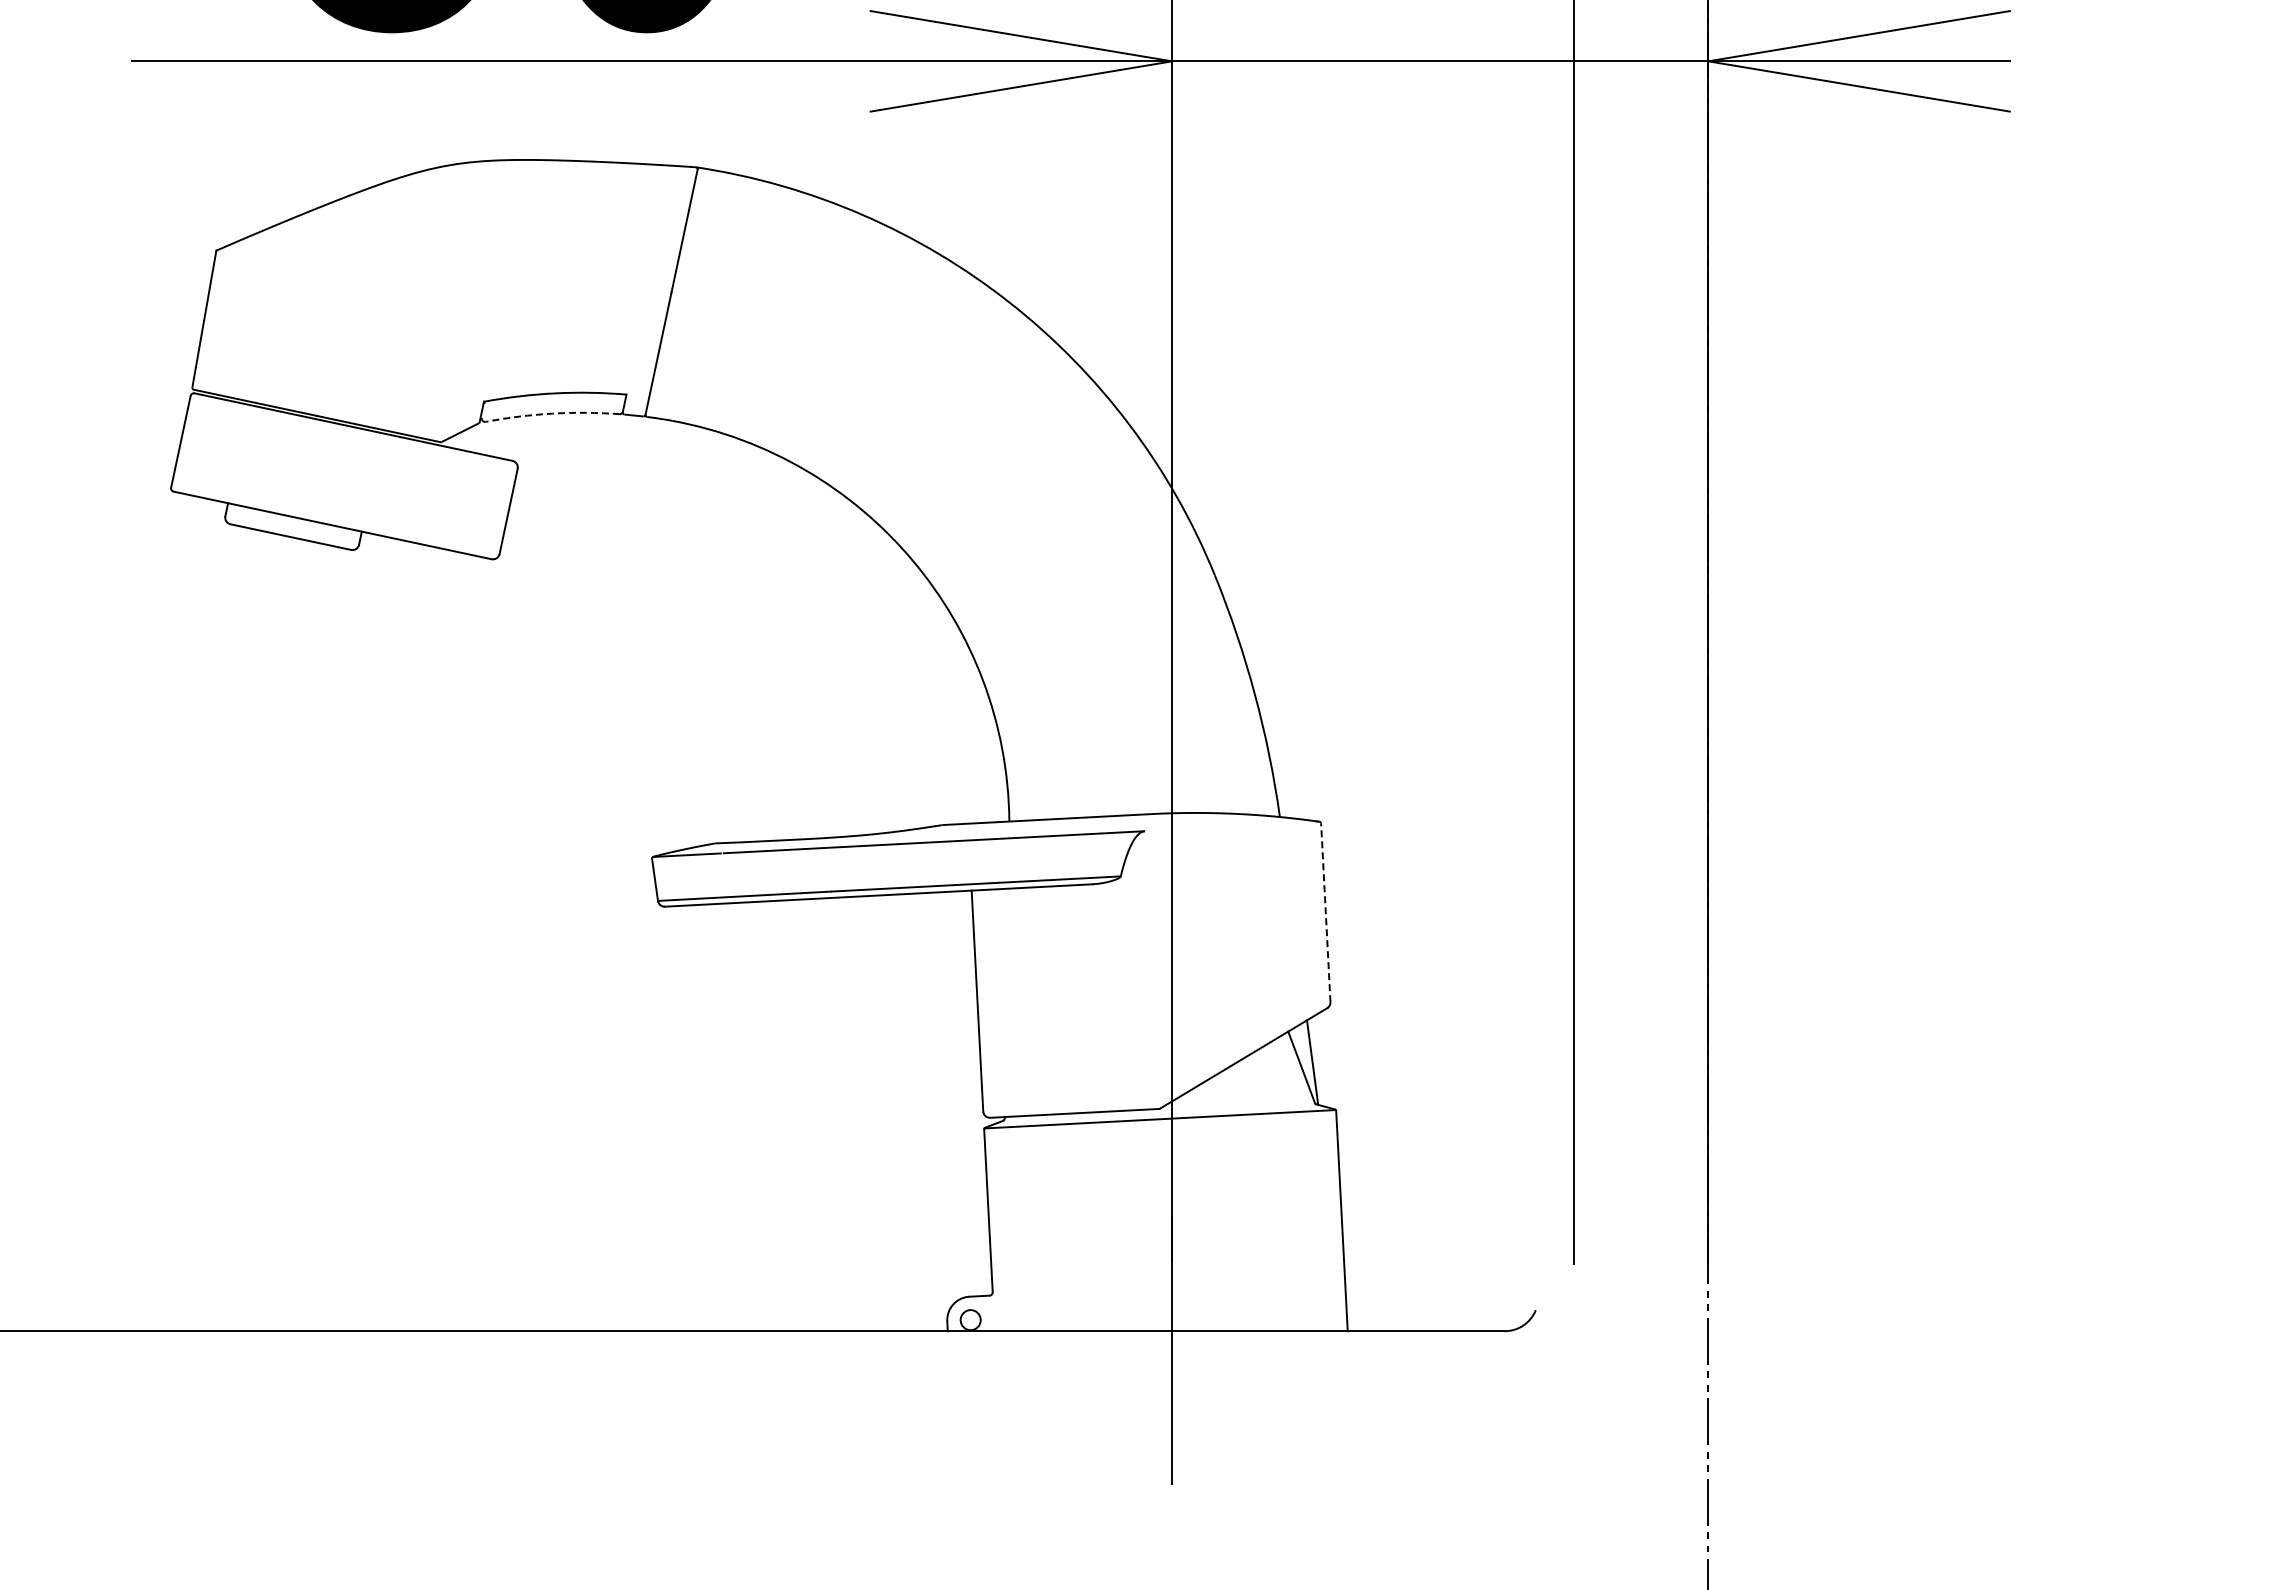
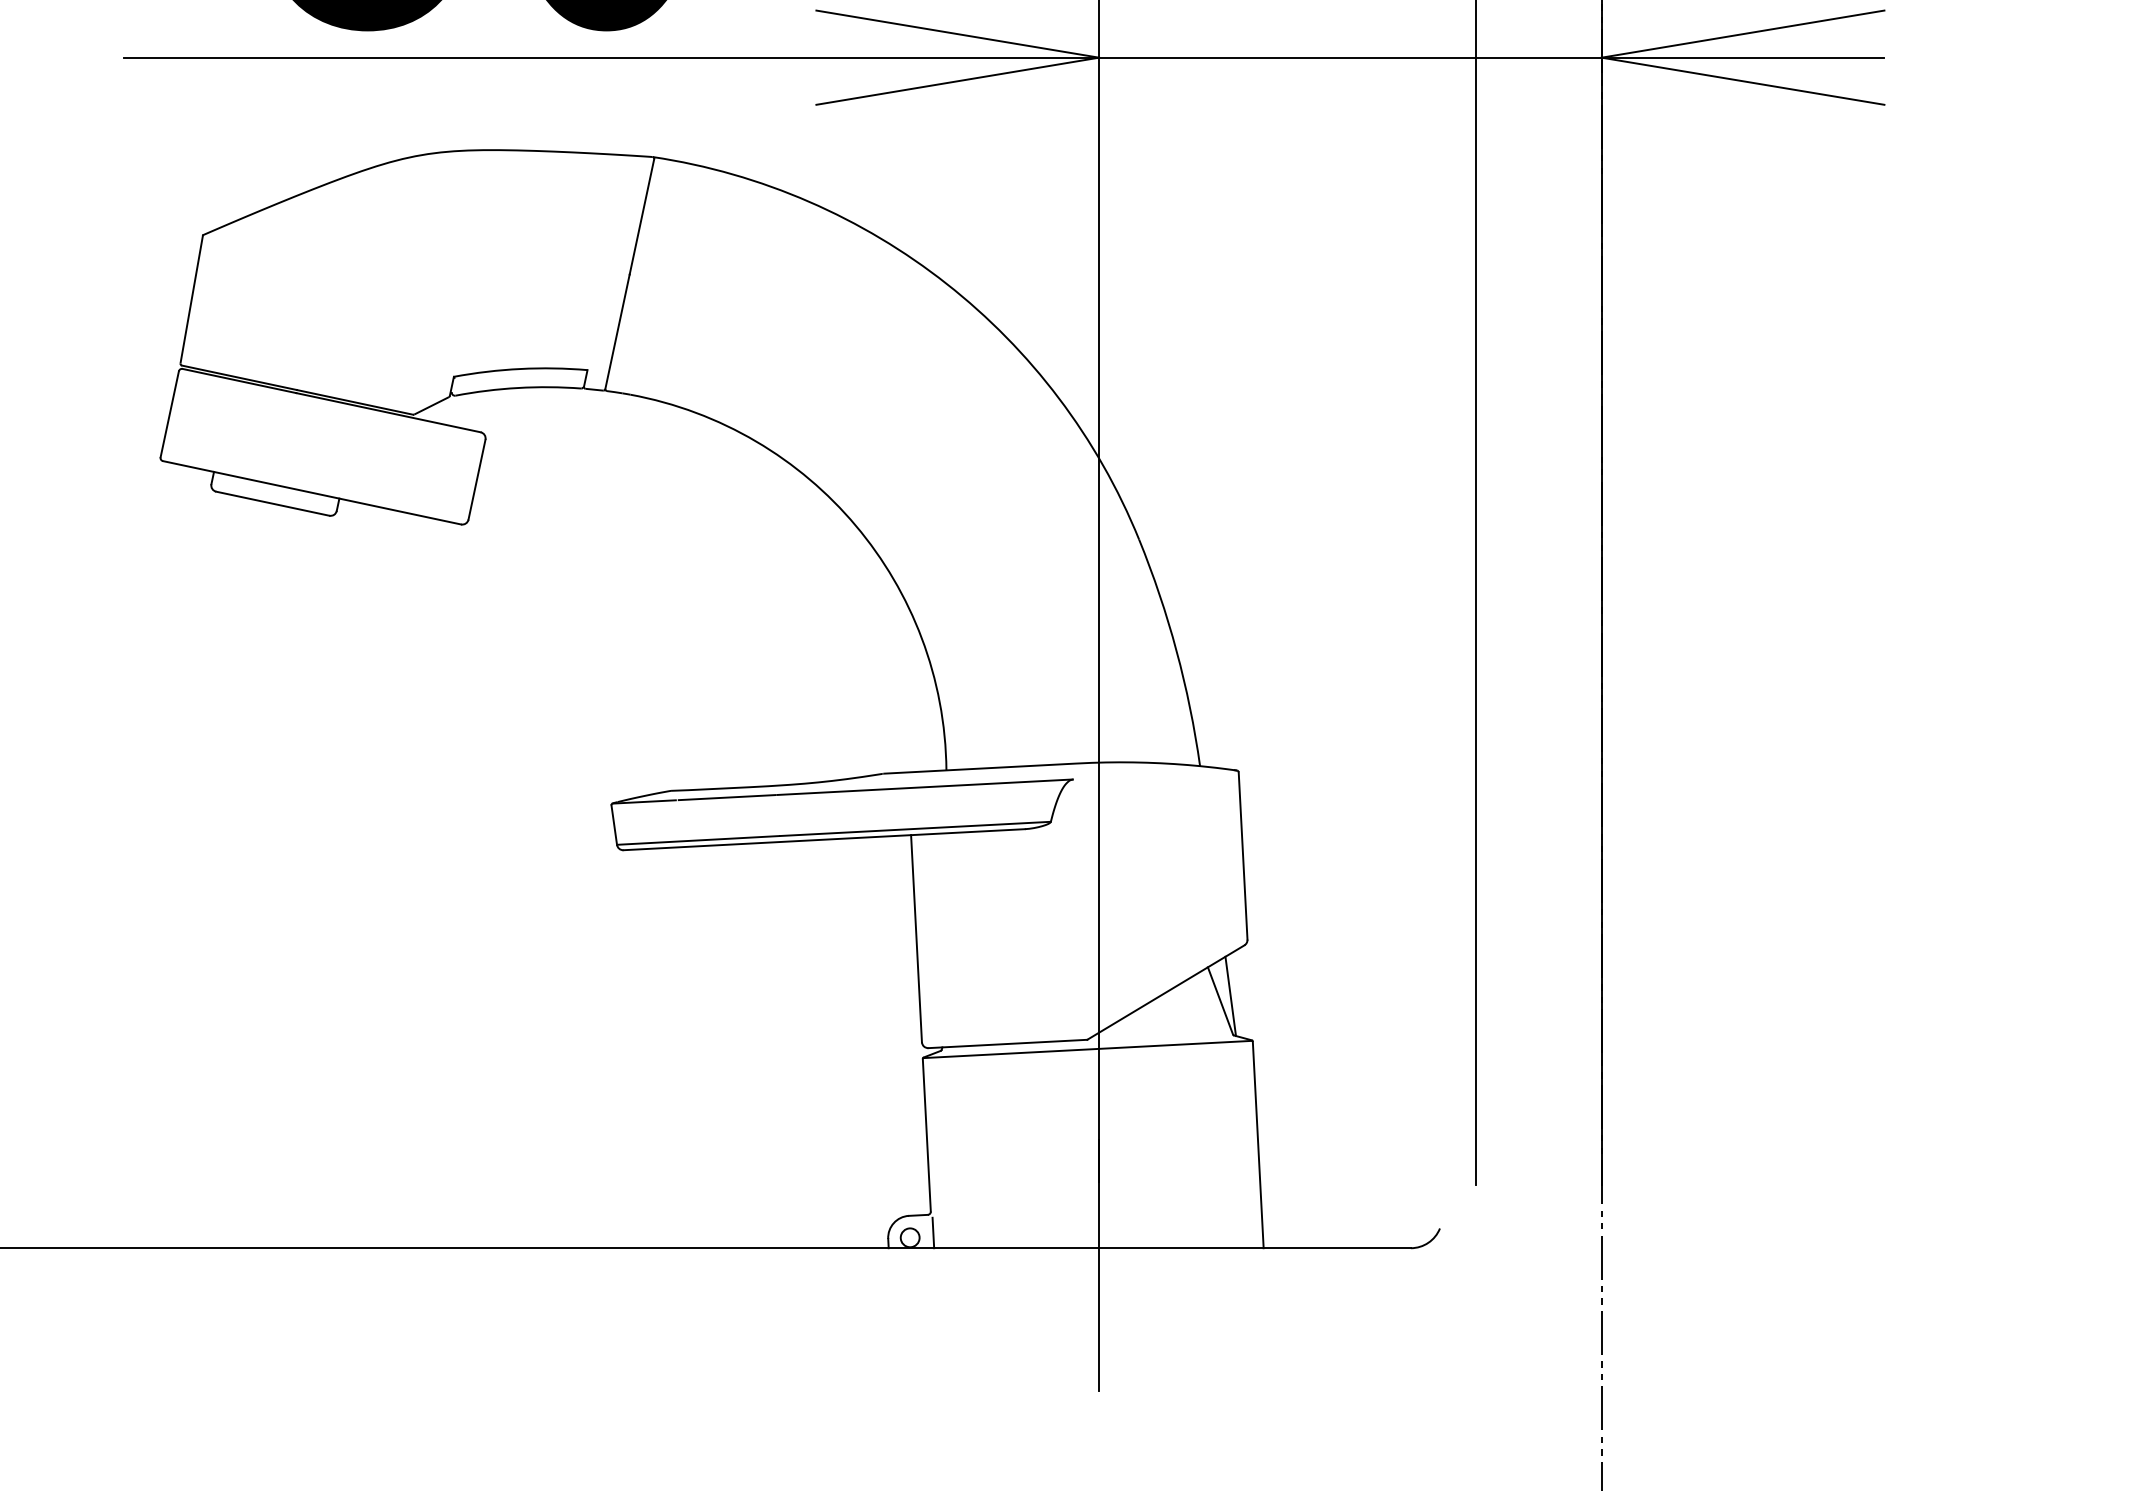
arc: (552, 413) -> (518, 387), dashed -> solid
line: (1325, 912) -> (1242, 855), dashed -> solid
line: (995, 1314) -> (933, 1232), added

